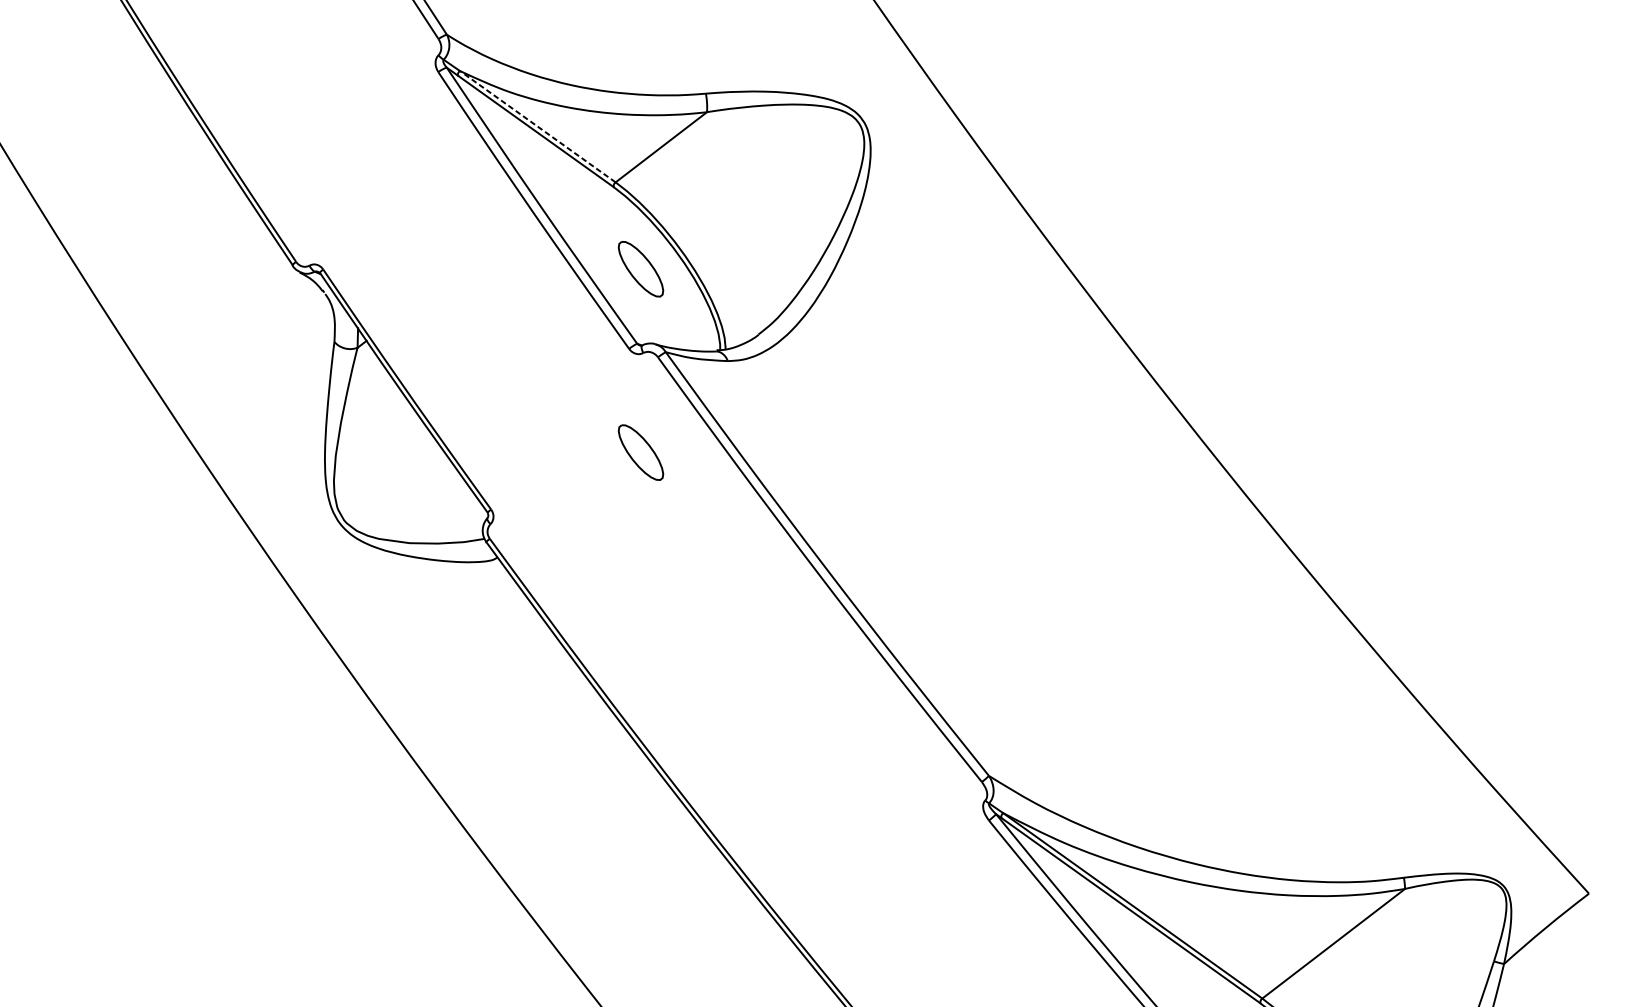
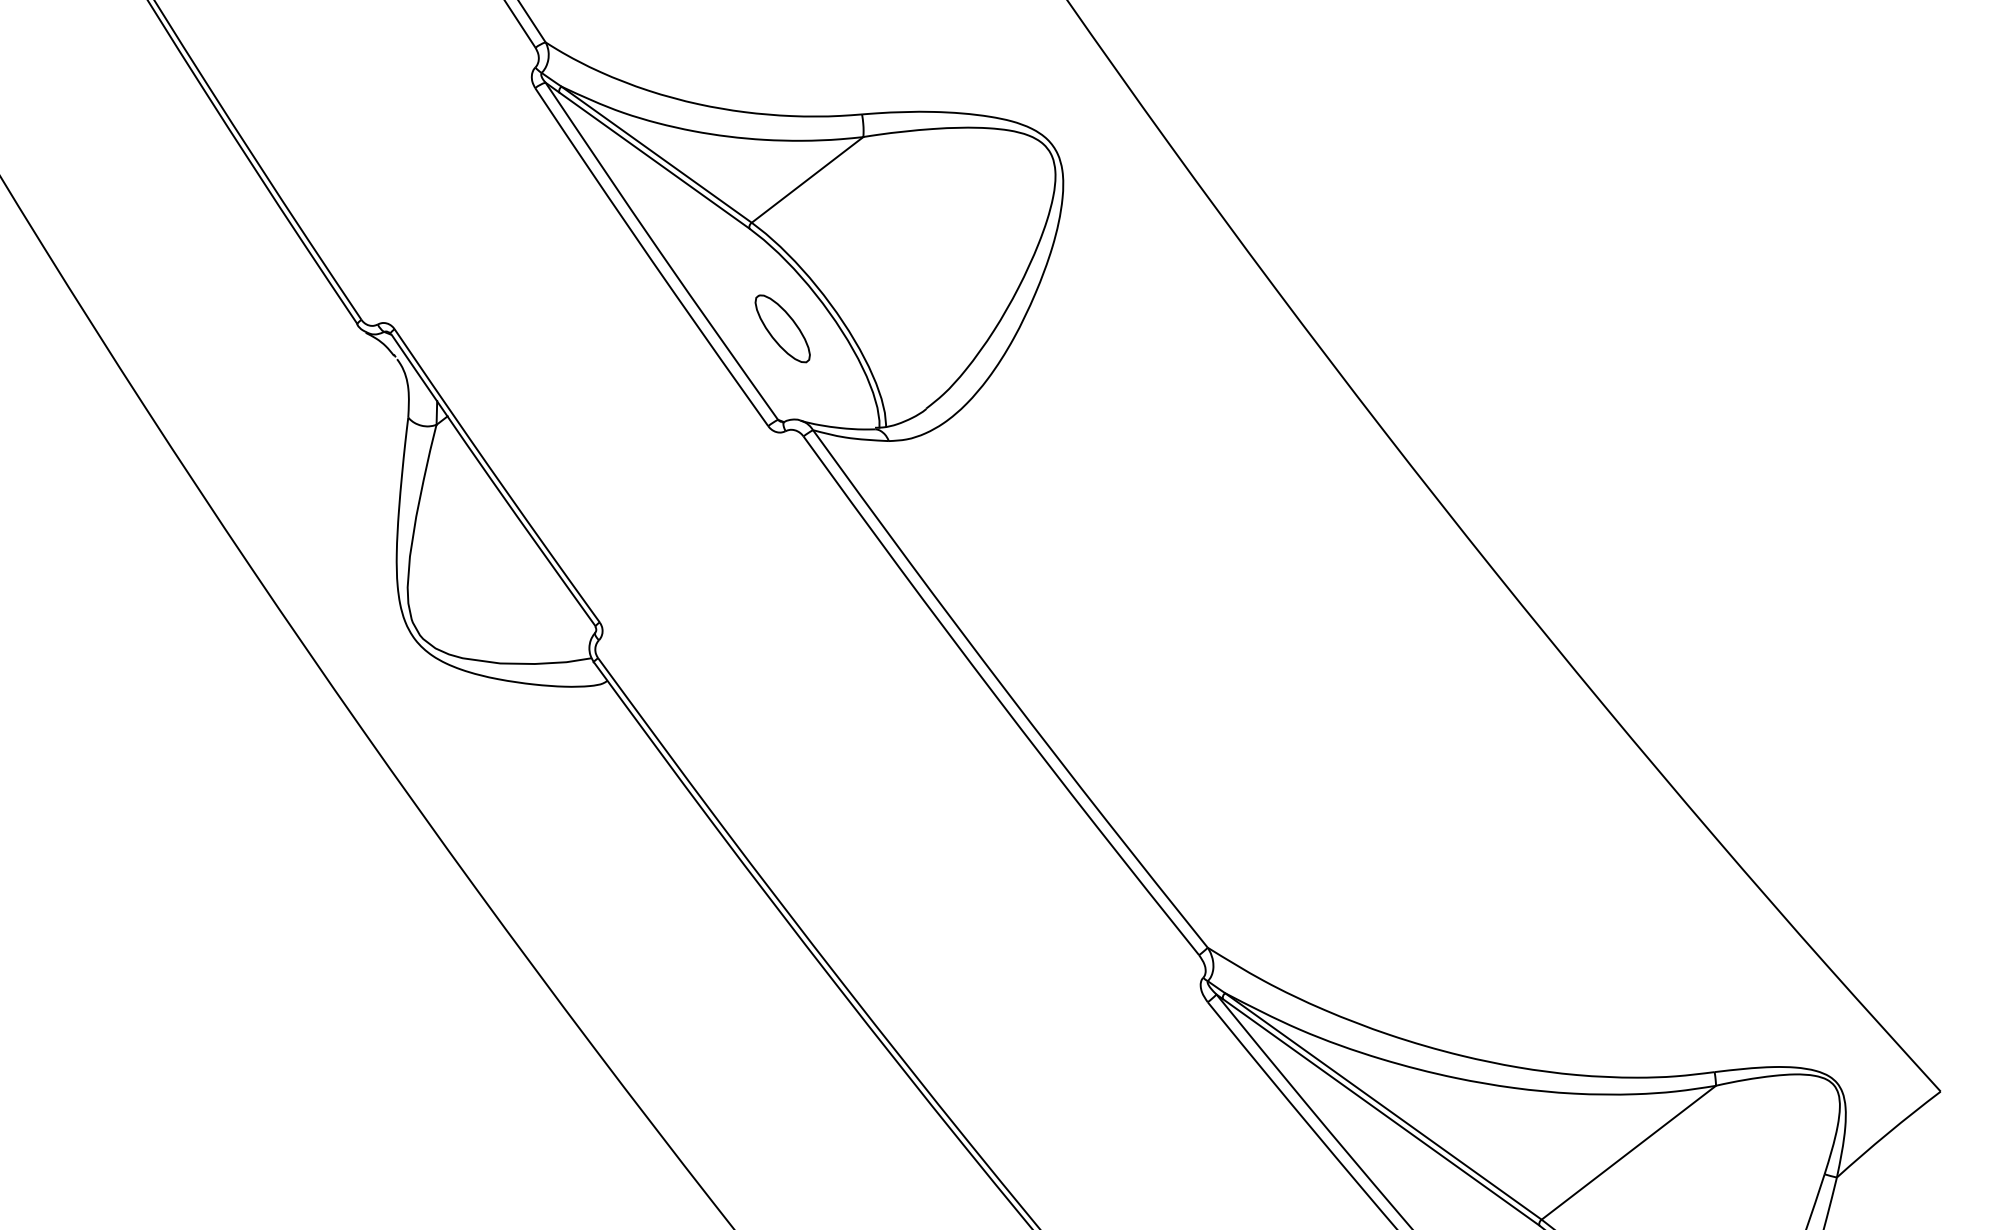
line: (537, 126) -> (656, 154), dashed -> solid
part: (640, 452) -> (782, 552), removed

